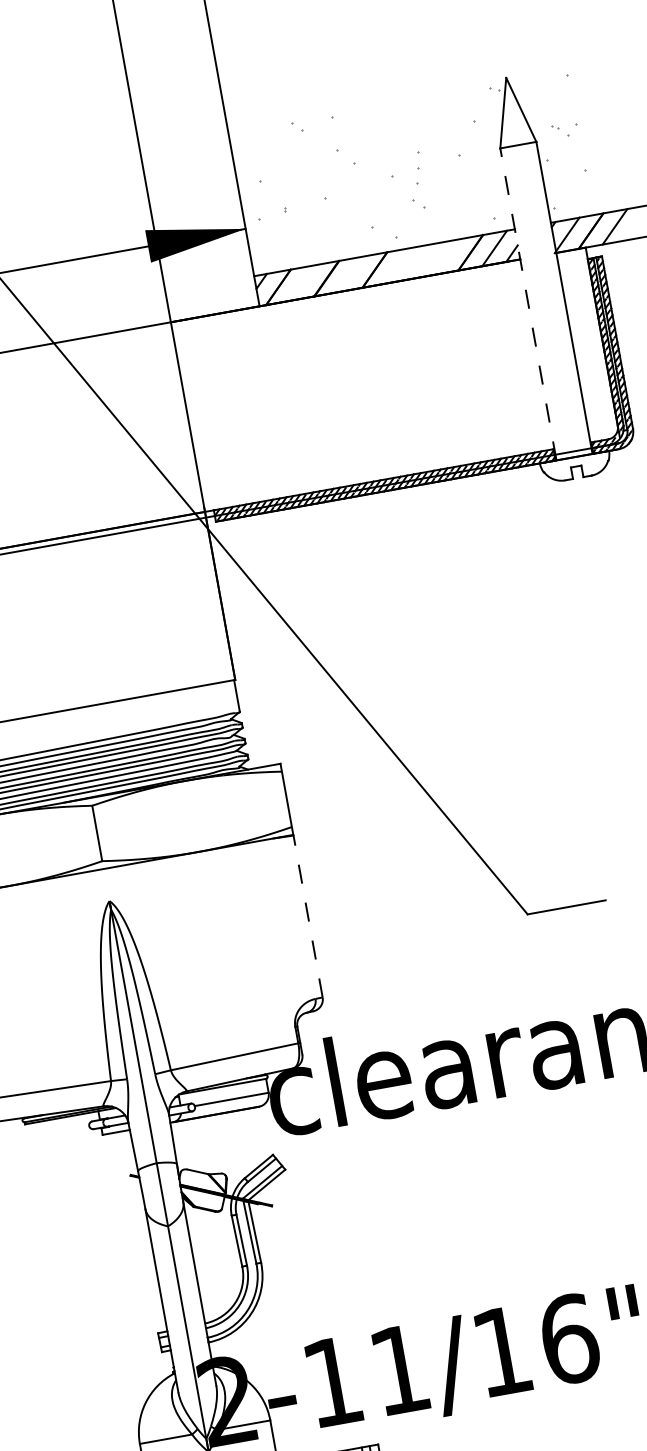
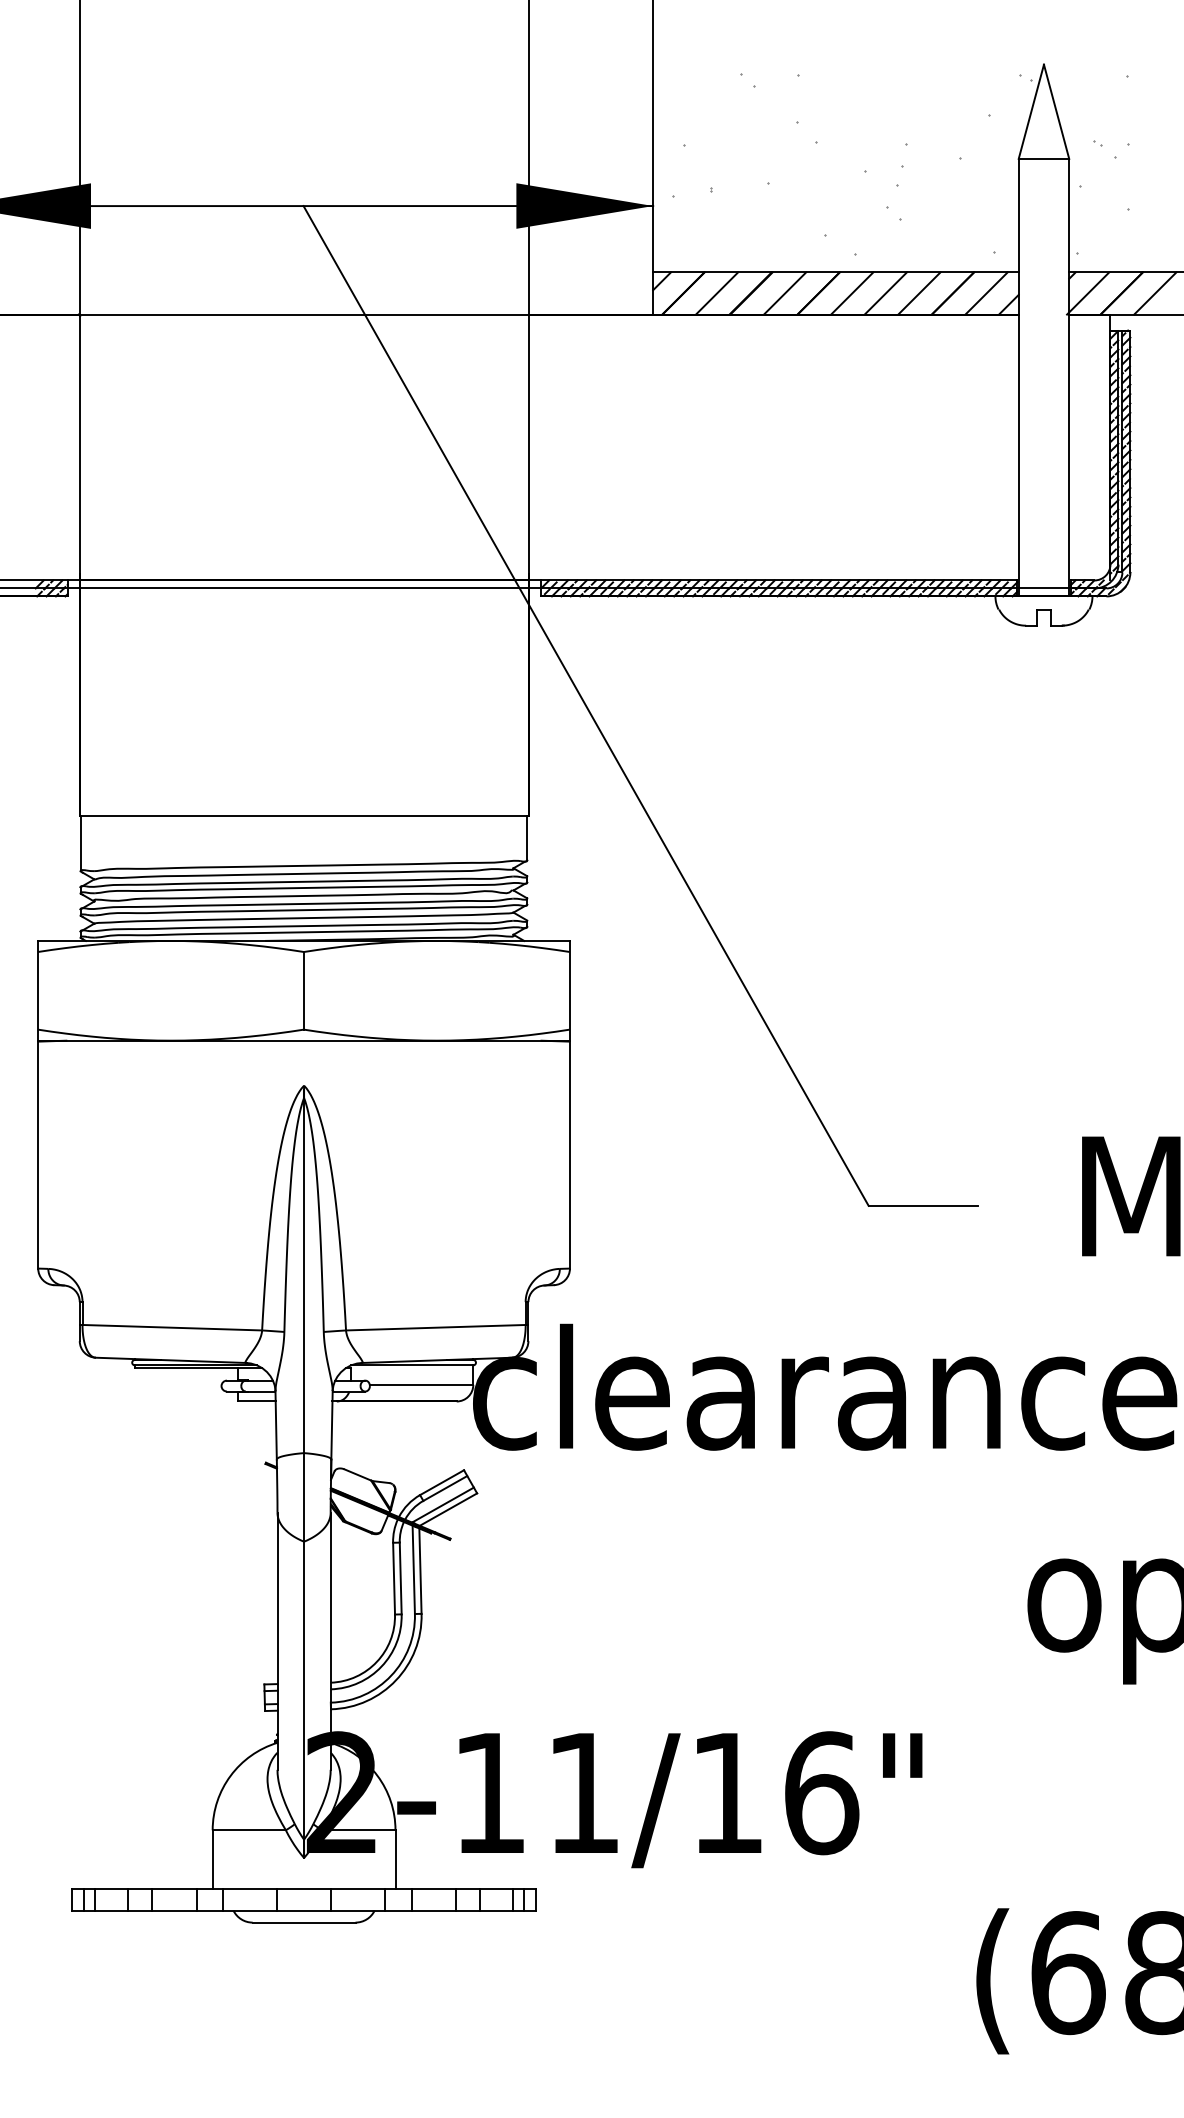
line: (446, 257) -> (919, 293), added
line: (422, 261) -> (885, 293), added
line: (399, 265) -> (852, 293), added
line: (350, 274) -> (784, 293), added
line: (302, 283) -> (716, 293), added
line: (528, 304) -> (1018, 377), dashed -> solid
line: (307, 916) -> (569, 1154), dashed -> solid

